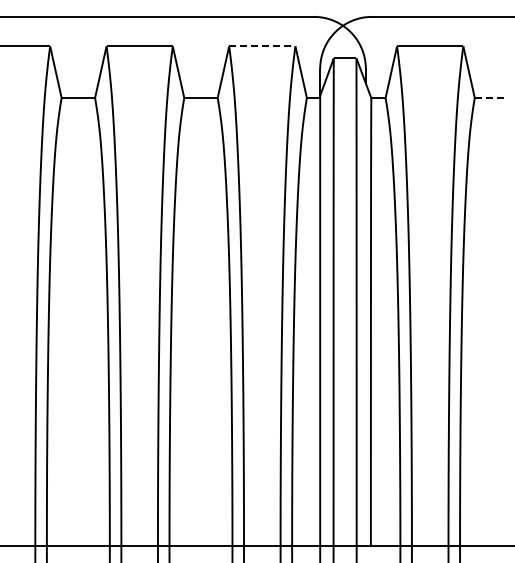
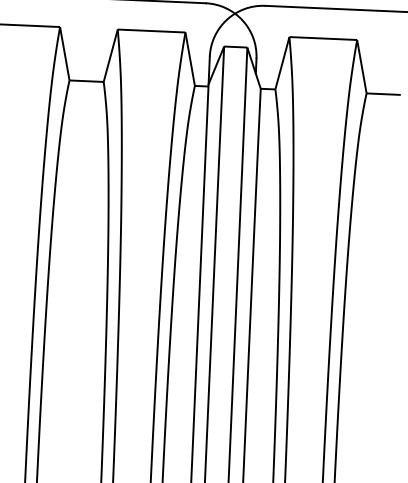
line: (262, 46) -> (151, 31), dashed -> solid
line: (492, 98) -> (384, 94), dashed -> solid

